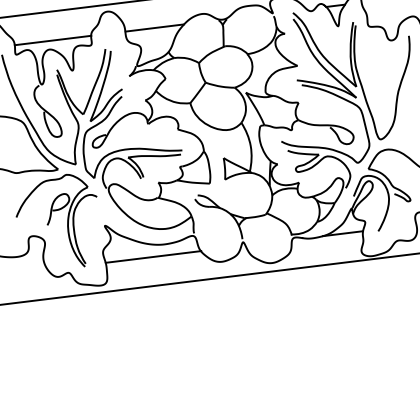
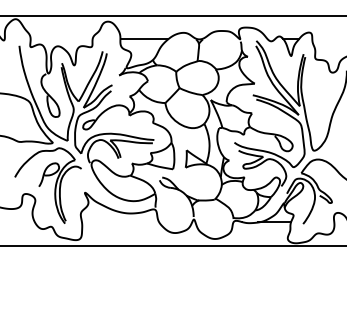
line: (52, 40) -> (61, 39), removed
line: (153, 257) -> (120, 222), removed

